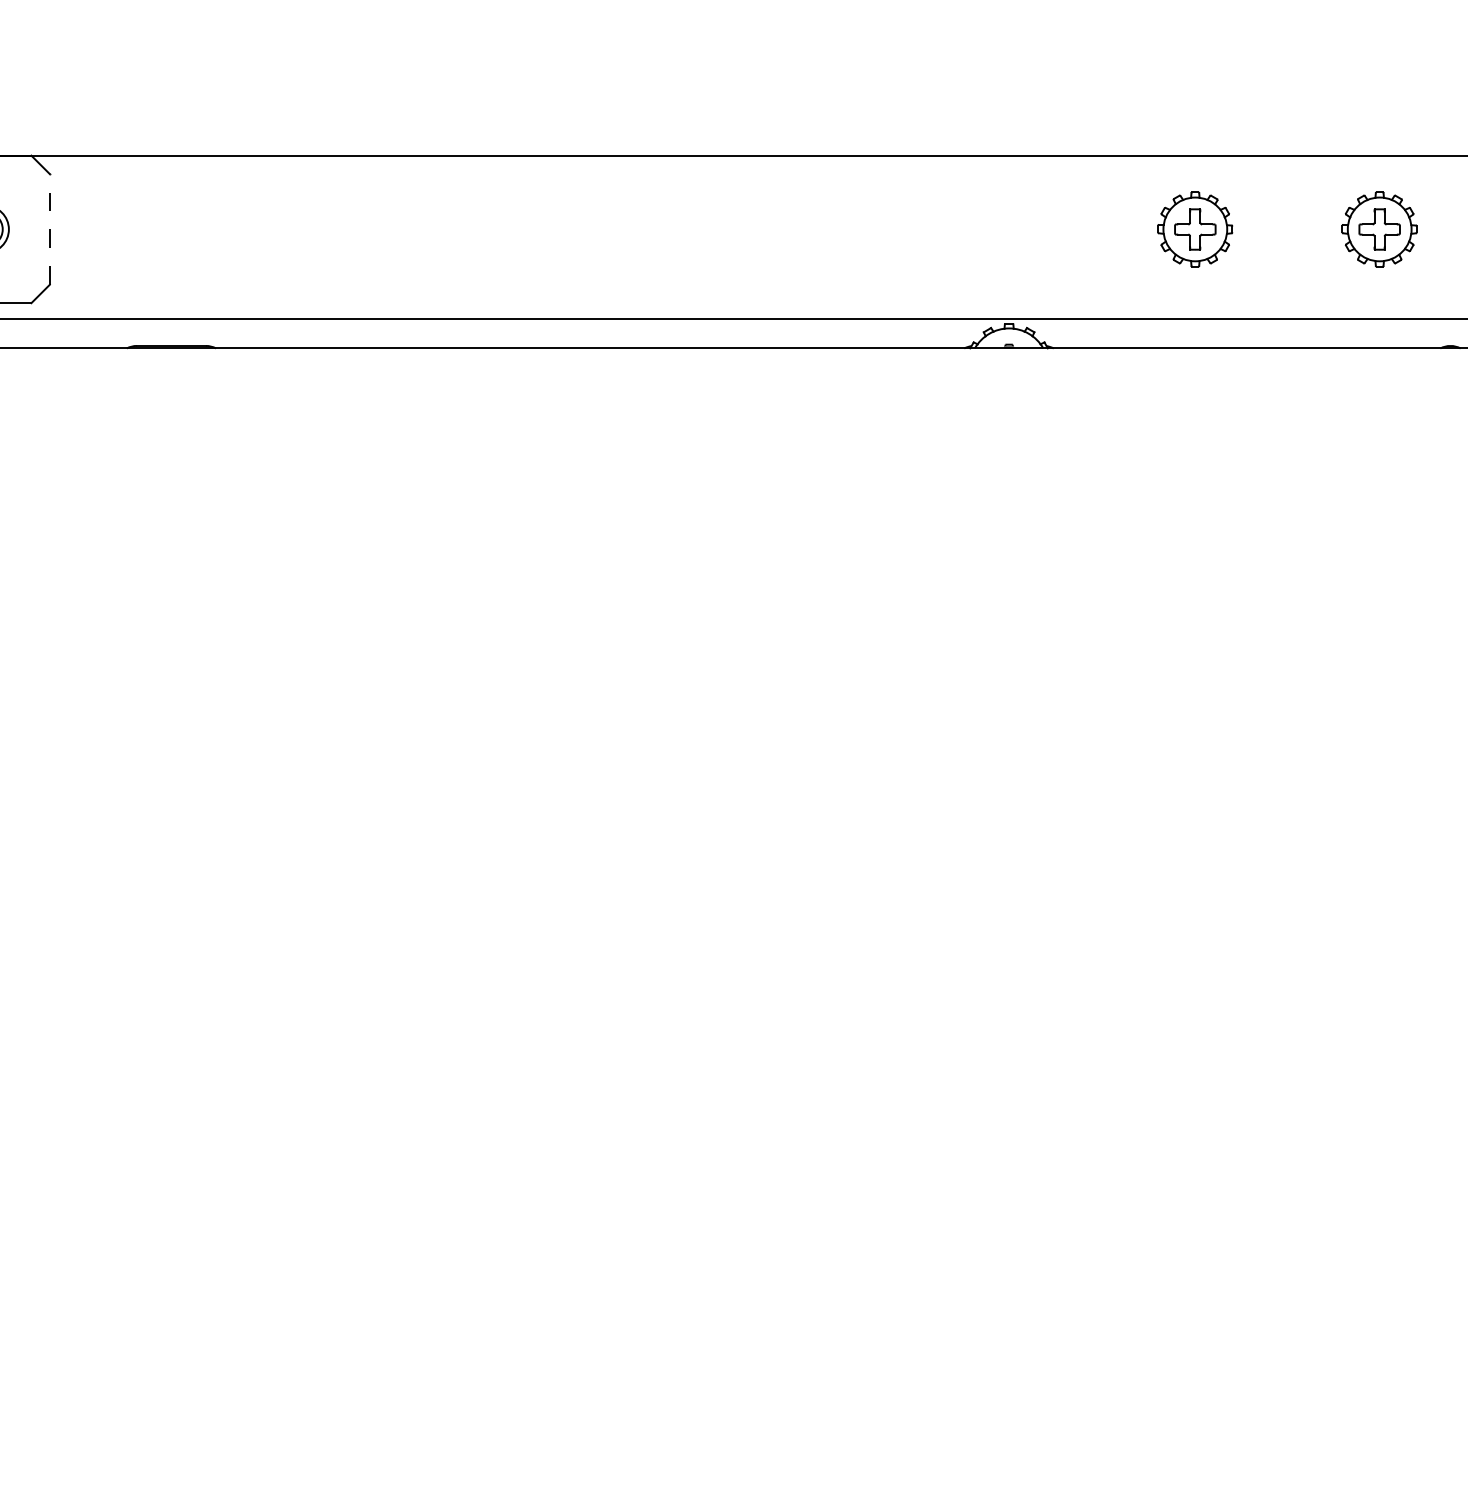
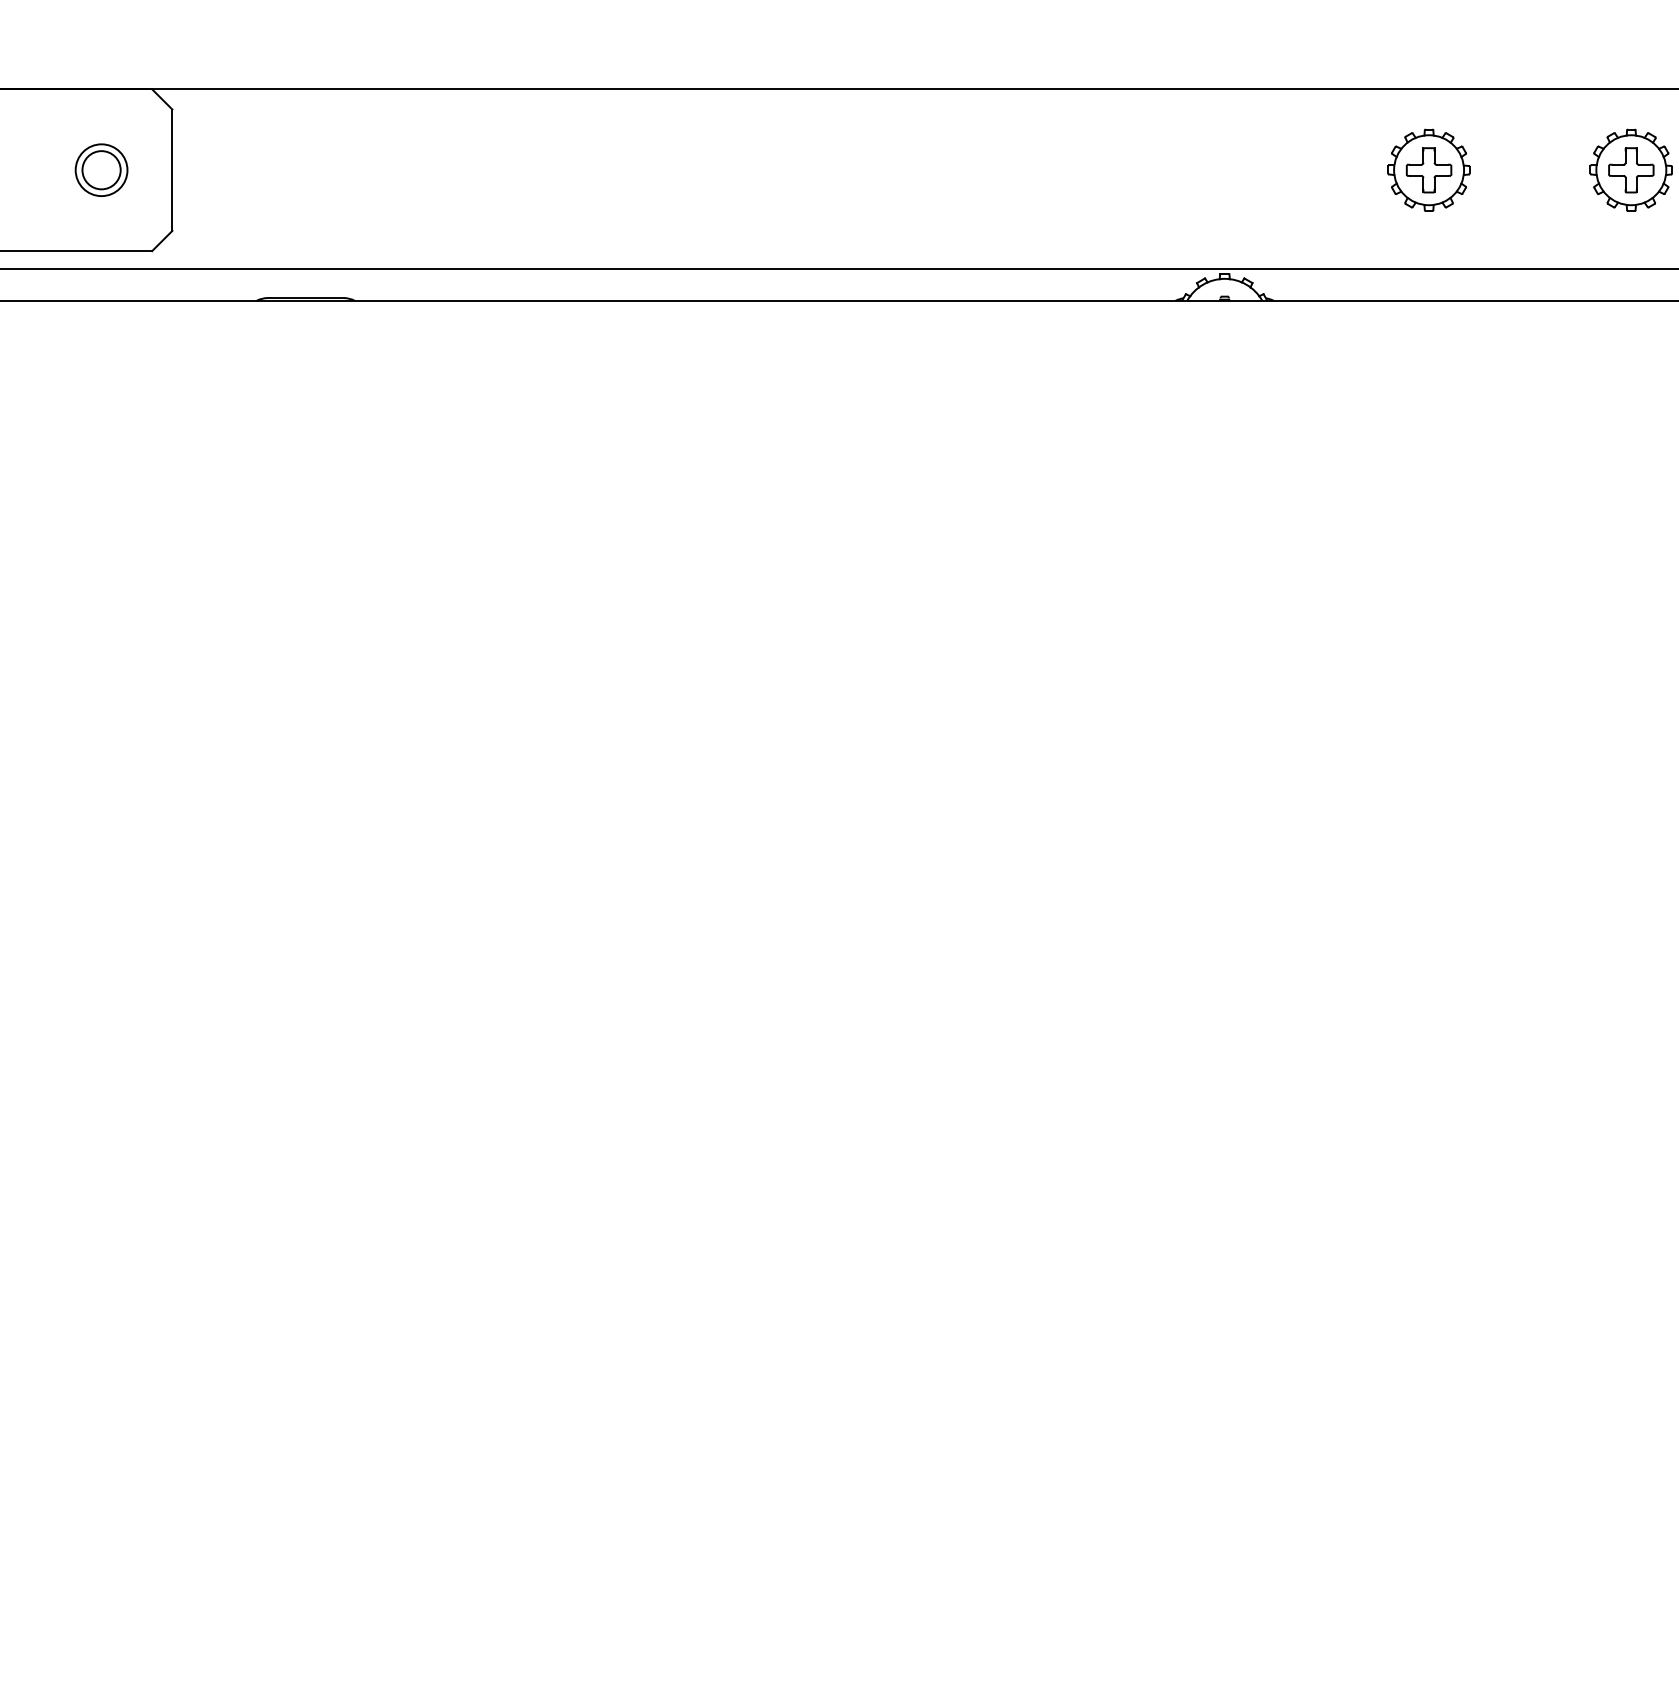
line: (49, 229) -> (172, 170), dashed -> solid

